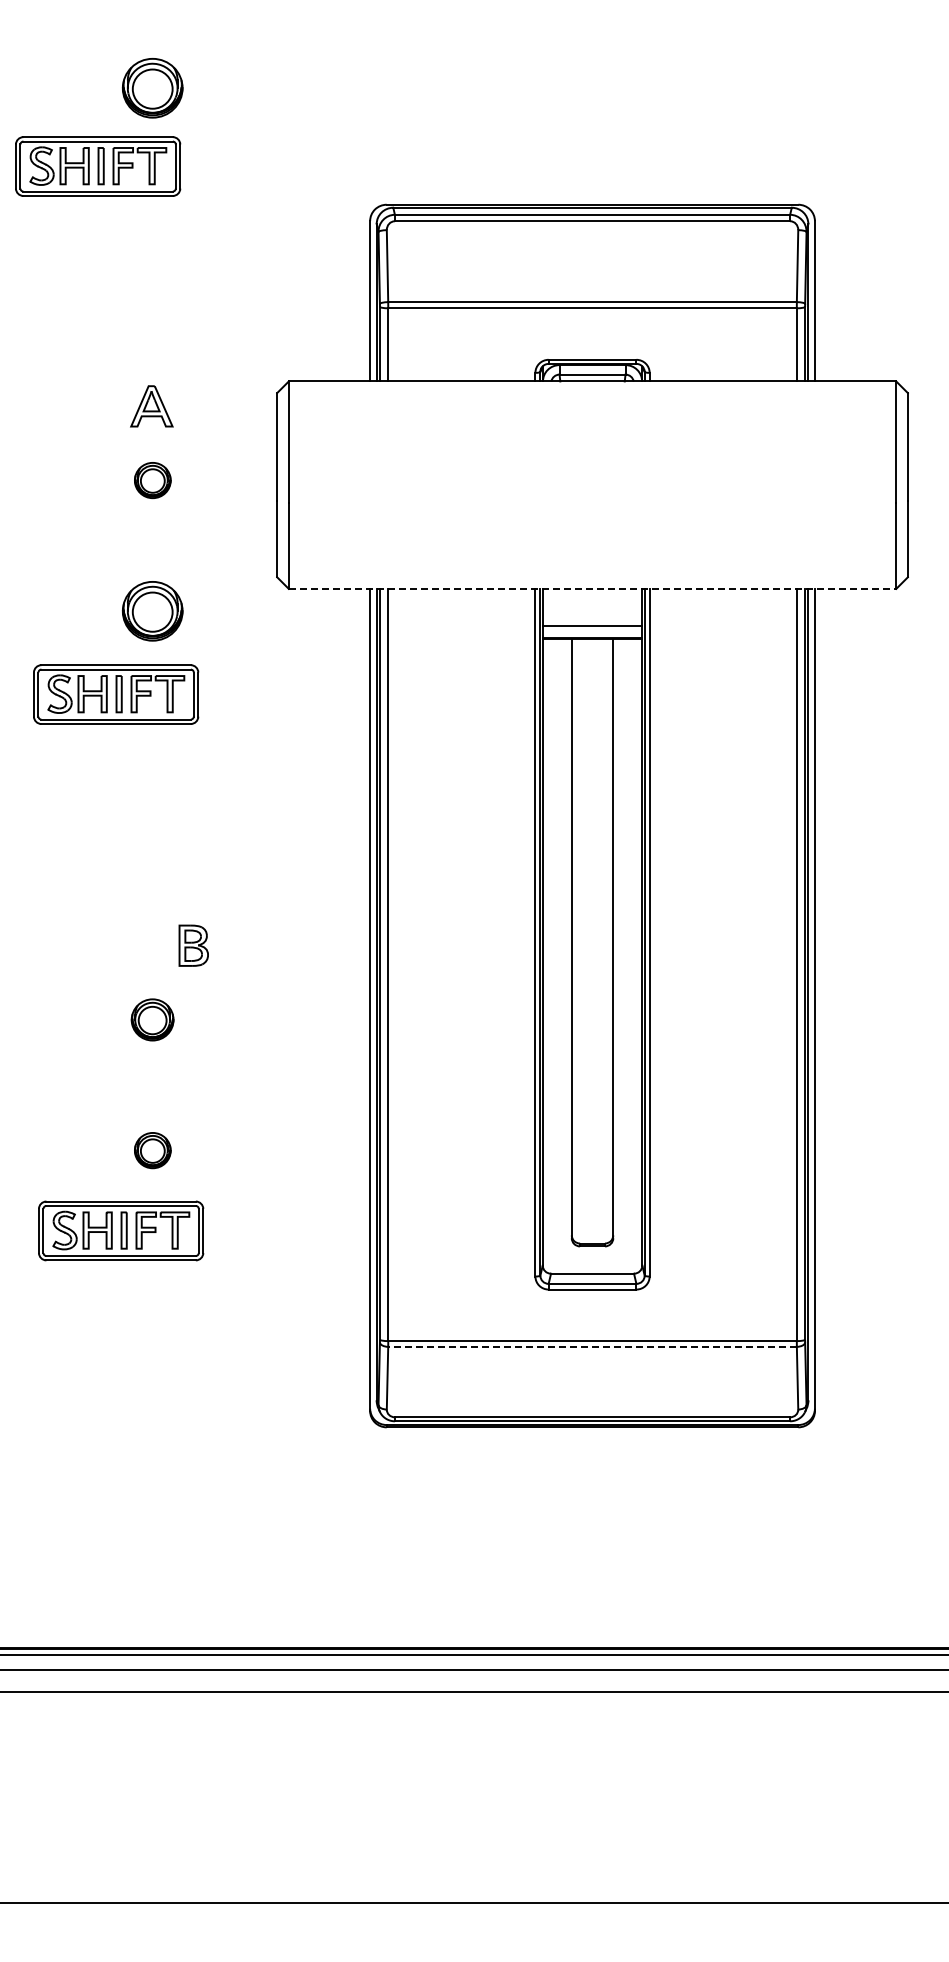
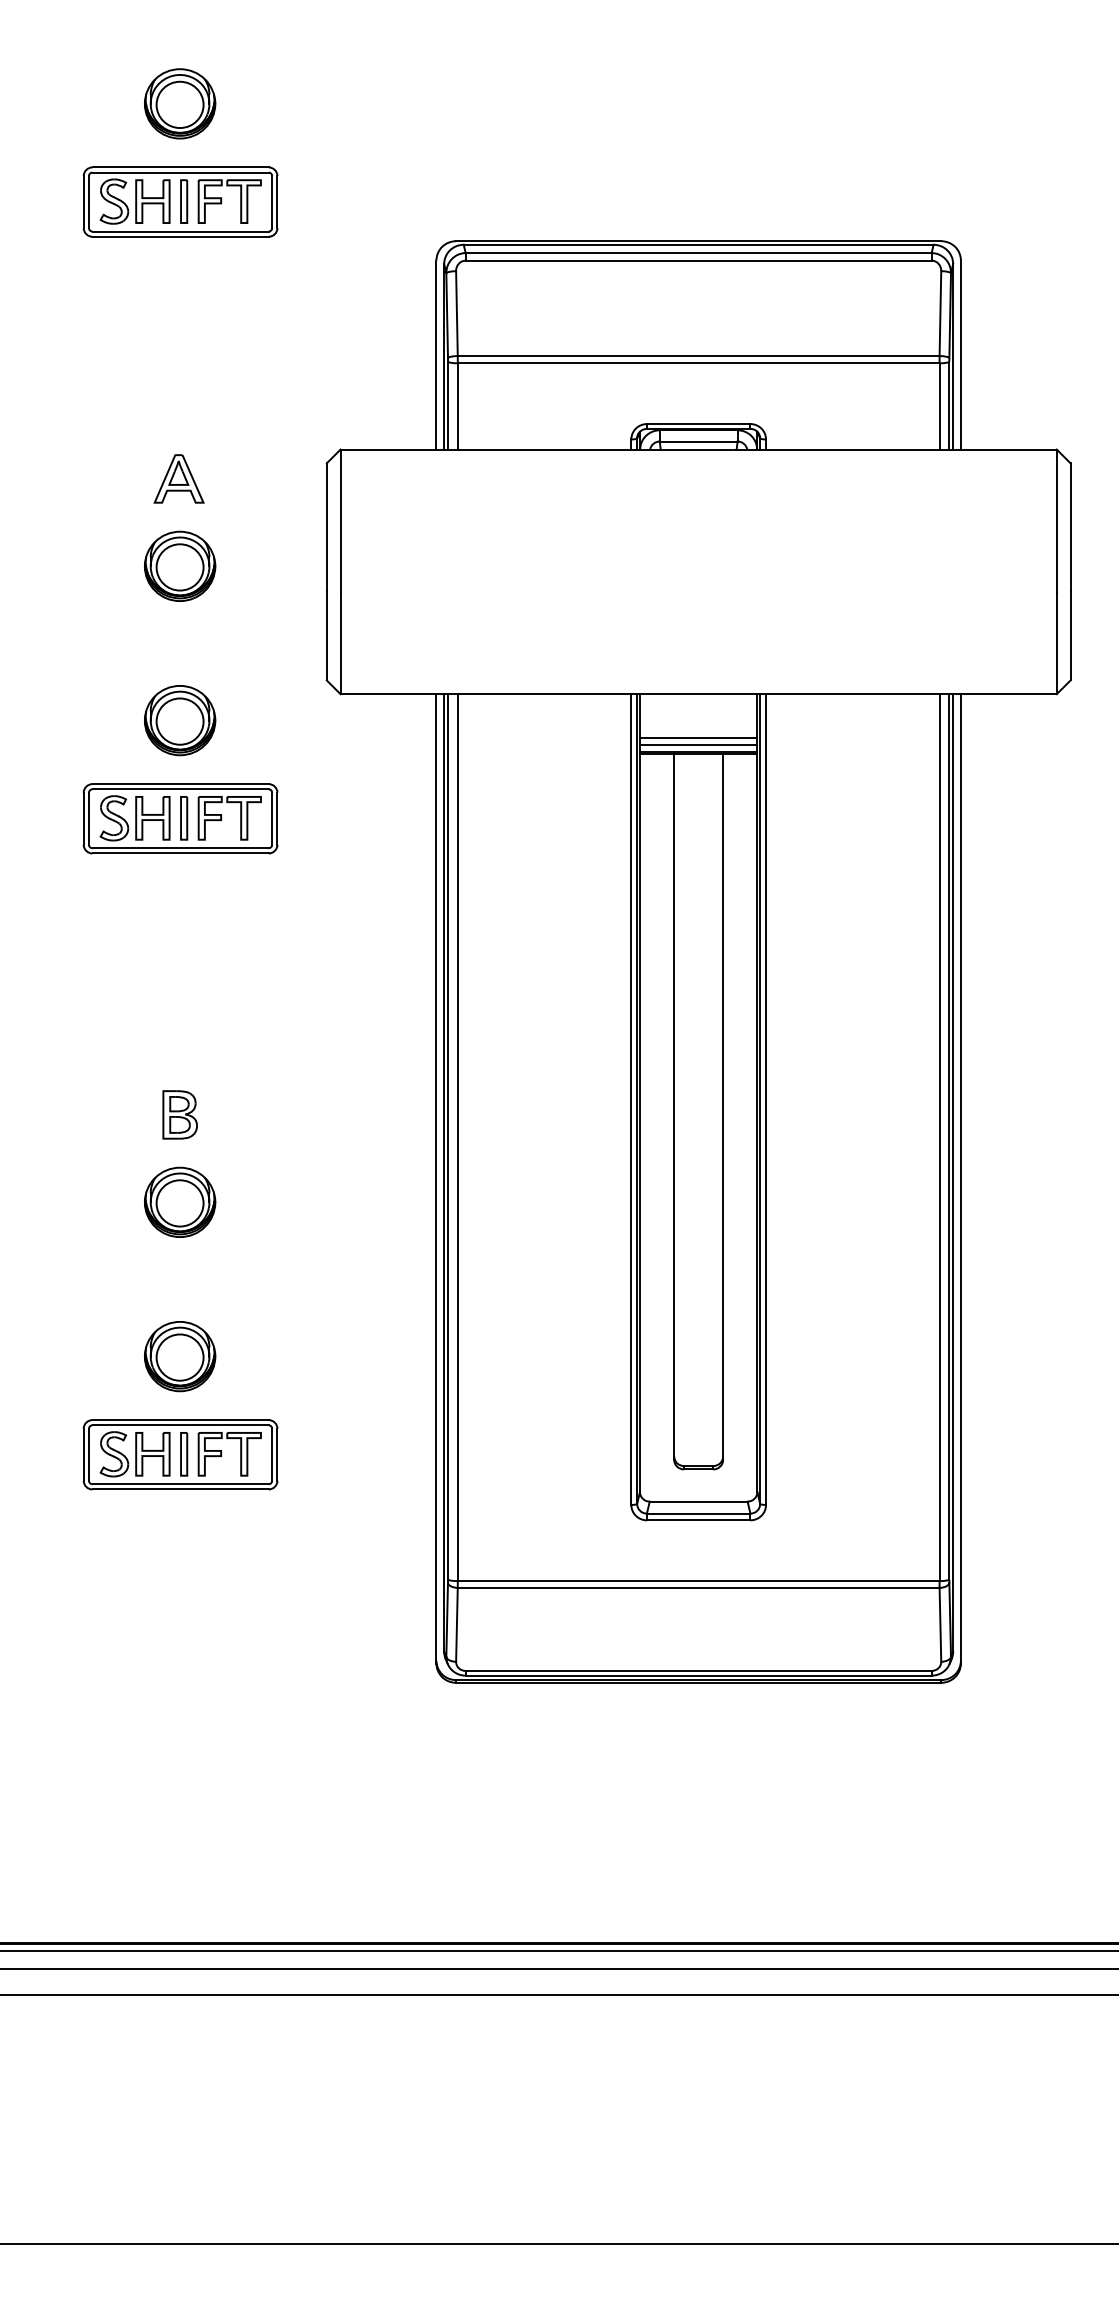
part: (98, 166) -> (181, 202), moved
part: (152, 480) -> (179, 566), size x1.67
line: (592, 588) -> (698, 693), dashed -> solid
line: (592, 631) -> (698, 744), added
part: (116, 694) -> (181, 818), moved
part: (193, 945) -> (179, 1114), moved
part: (152, 1019) -> (179, 1201), size x1.43
part: (152, 1150) -> (179, 1356), size x1.67
part: (121, 1230) -> (181, 1454), moved
line: (592, 1346) -> (698, 1587), dashed -> solid

